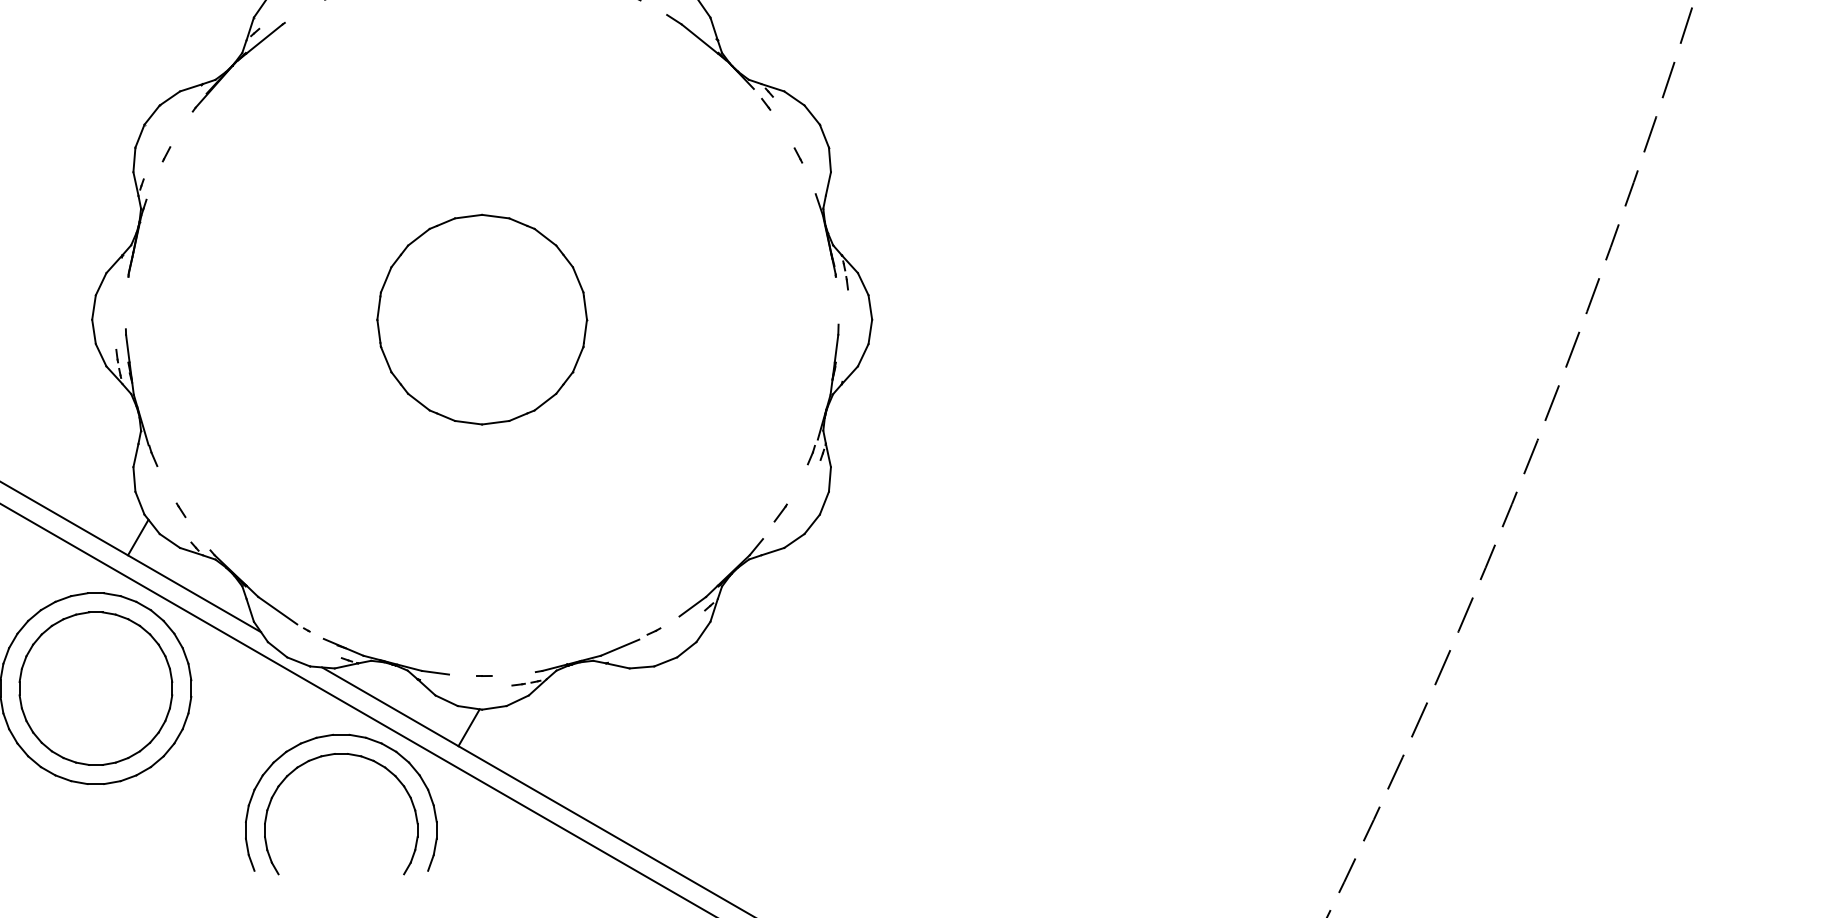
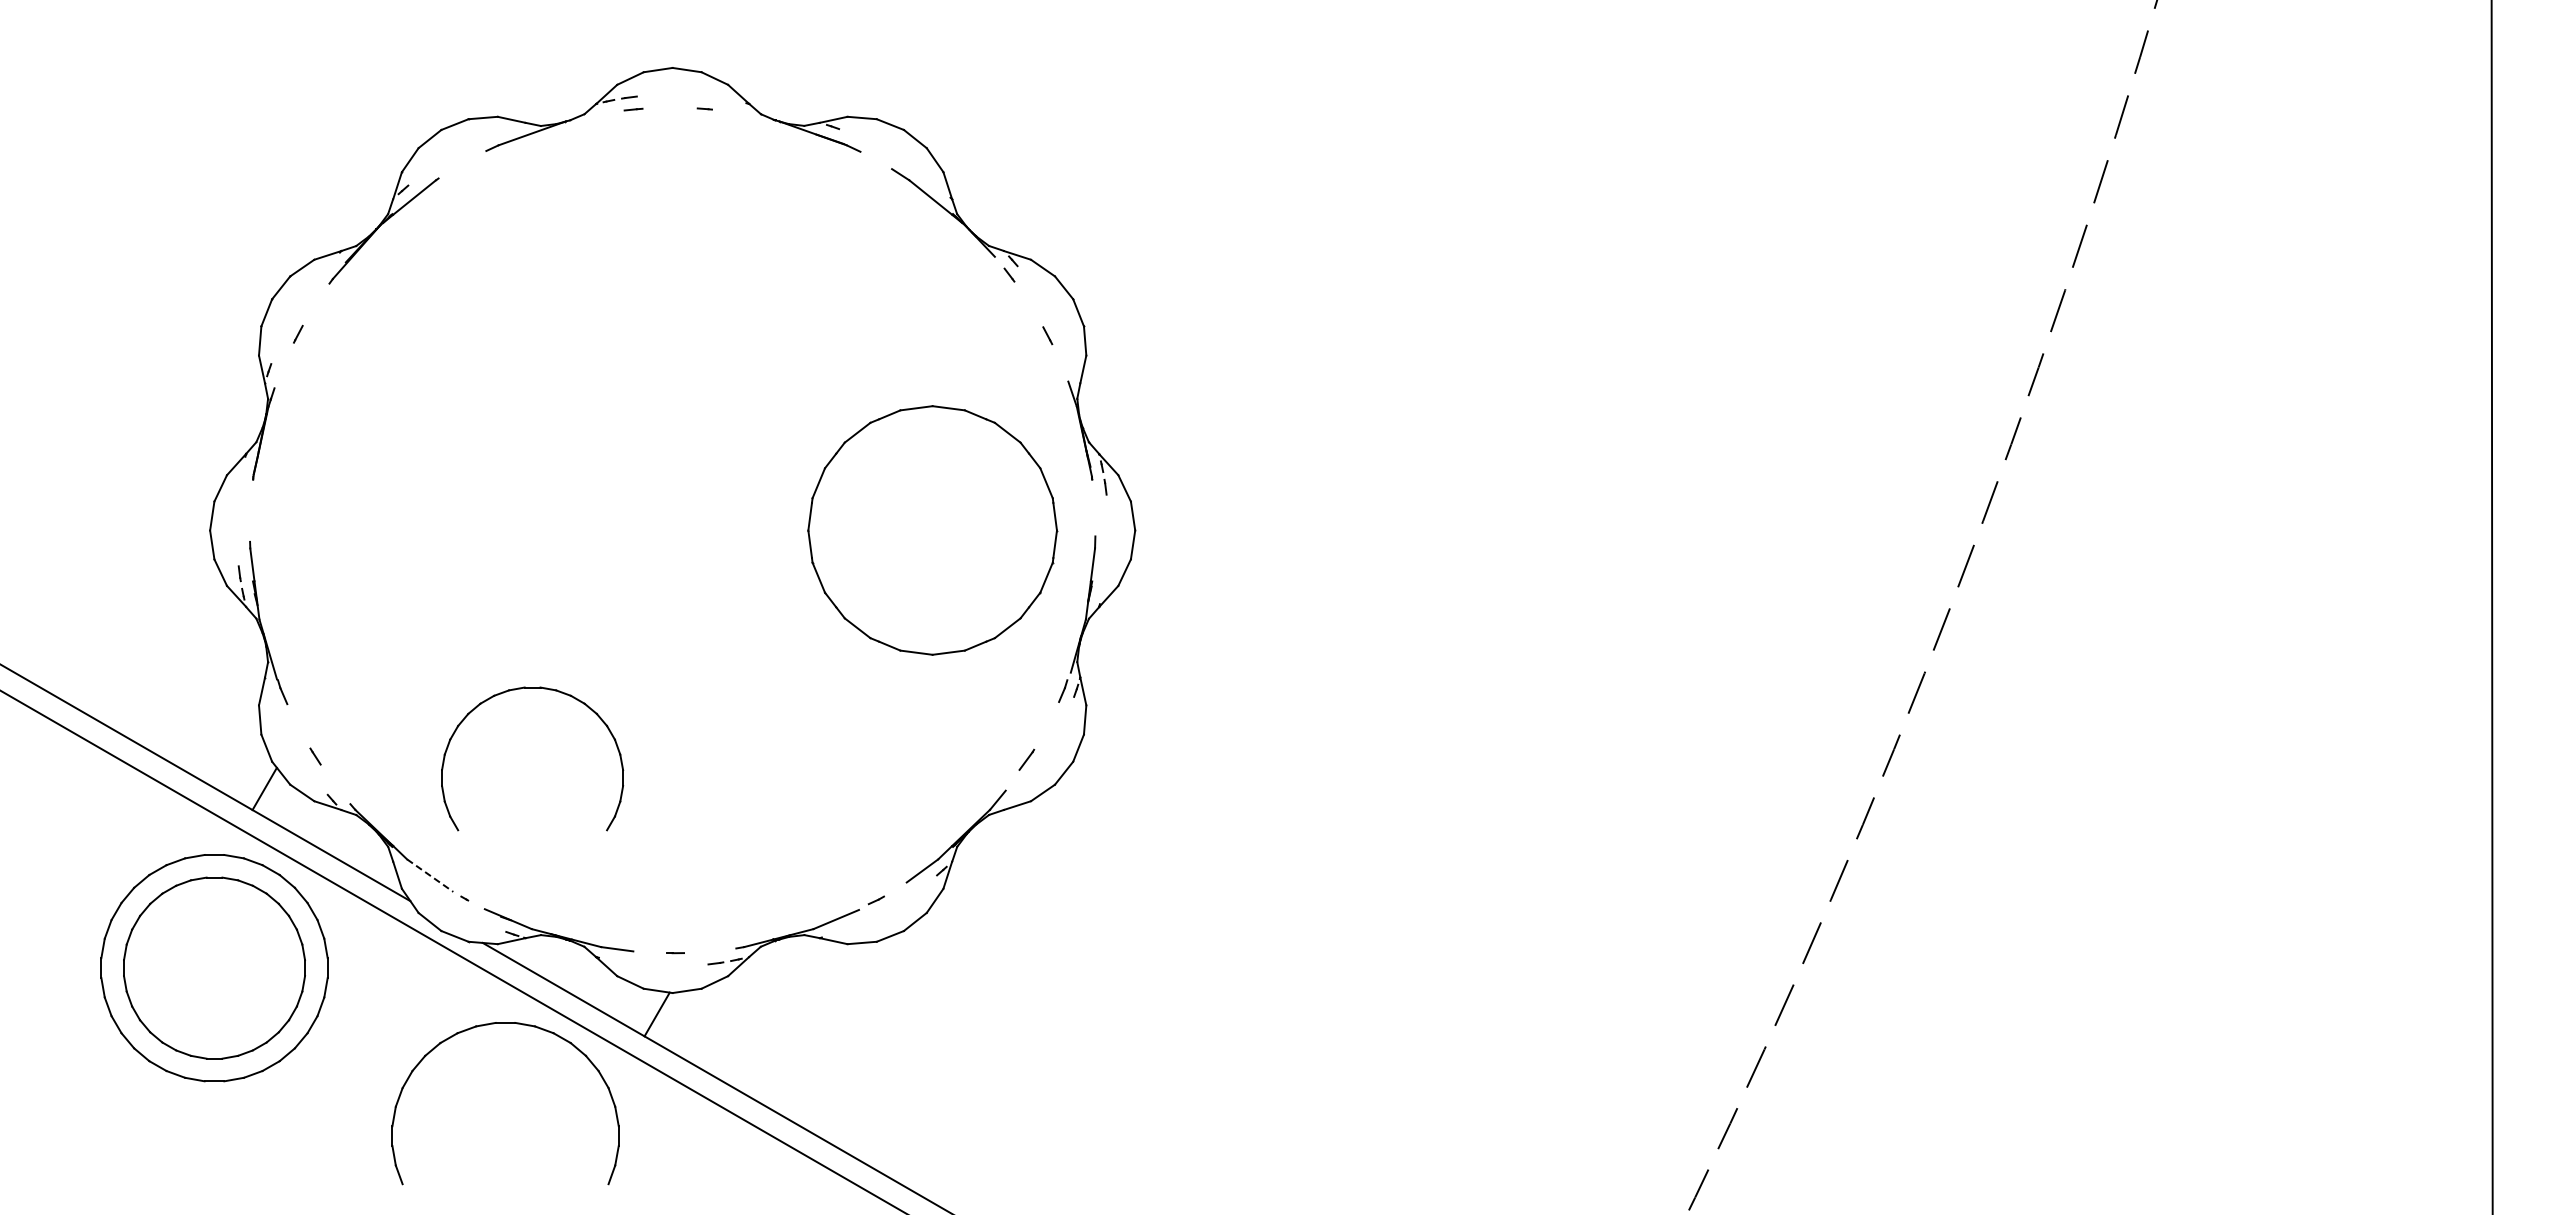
part: (482, 319) -> (932, 530), moved
line: (278, 610) -> (430, 875), solid -> dashed
part: (341, 754) -> (532, 688), moved

